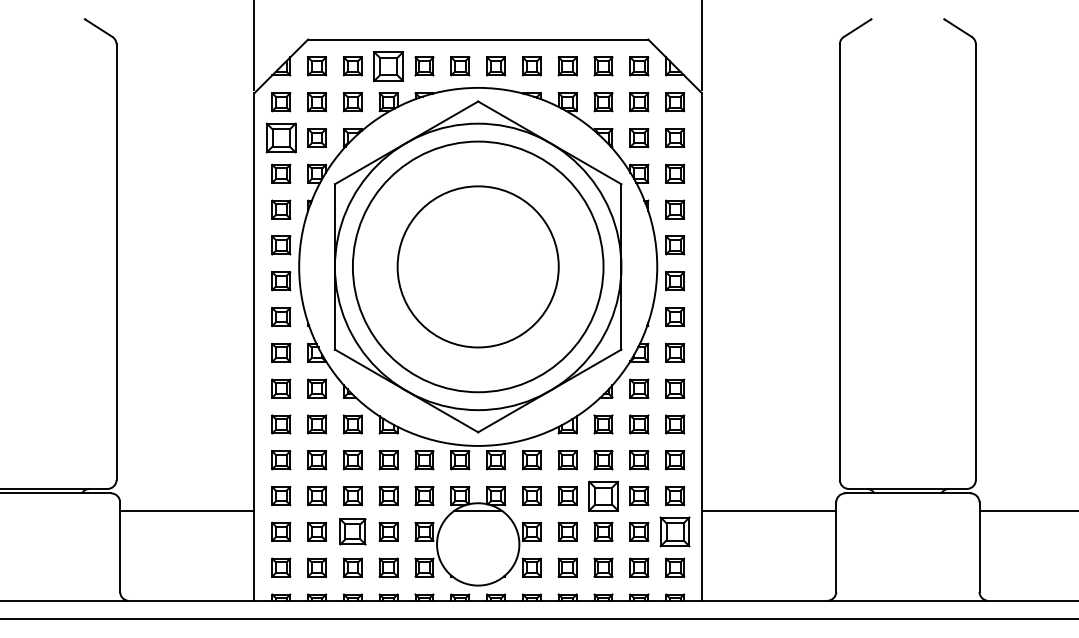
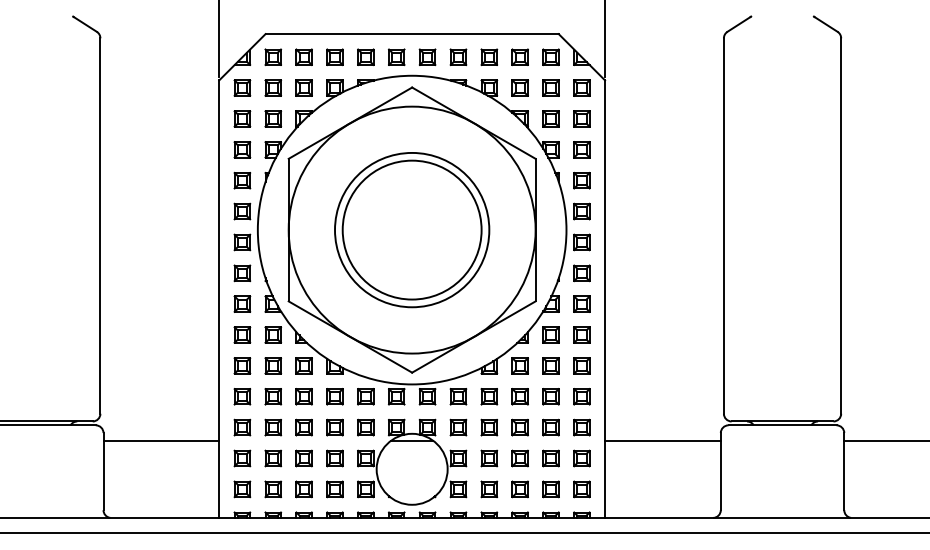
part: (388, 65) -> (334, 56), size x0.62
part: (281, 137) -> (242, 118), size x0.62
circle: (478, 266) -> (412, 229), size x0.71
part: (602, 495) -> (519, 427), size x0.62
part: (352, 531) -> (303, 458), size x0.71
part: (674, 531) -> (581, 458), size x0.62

